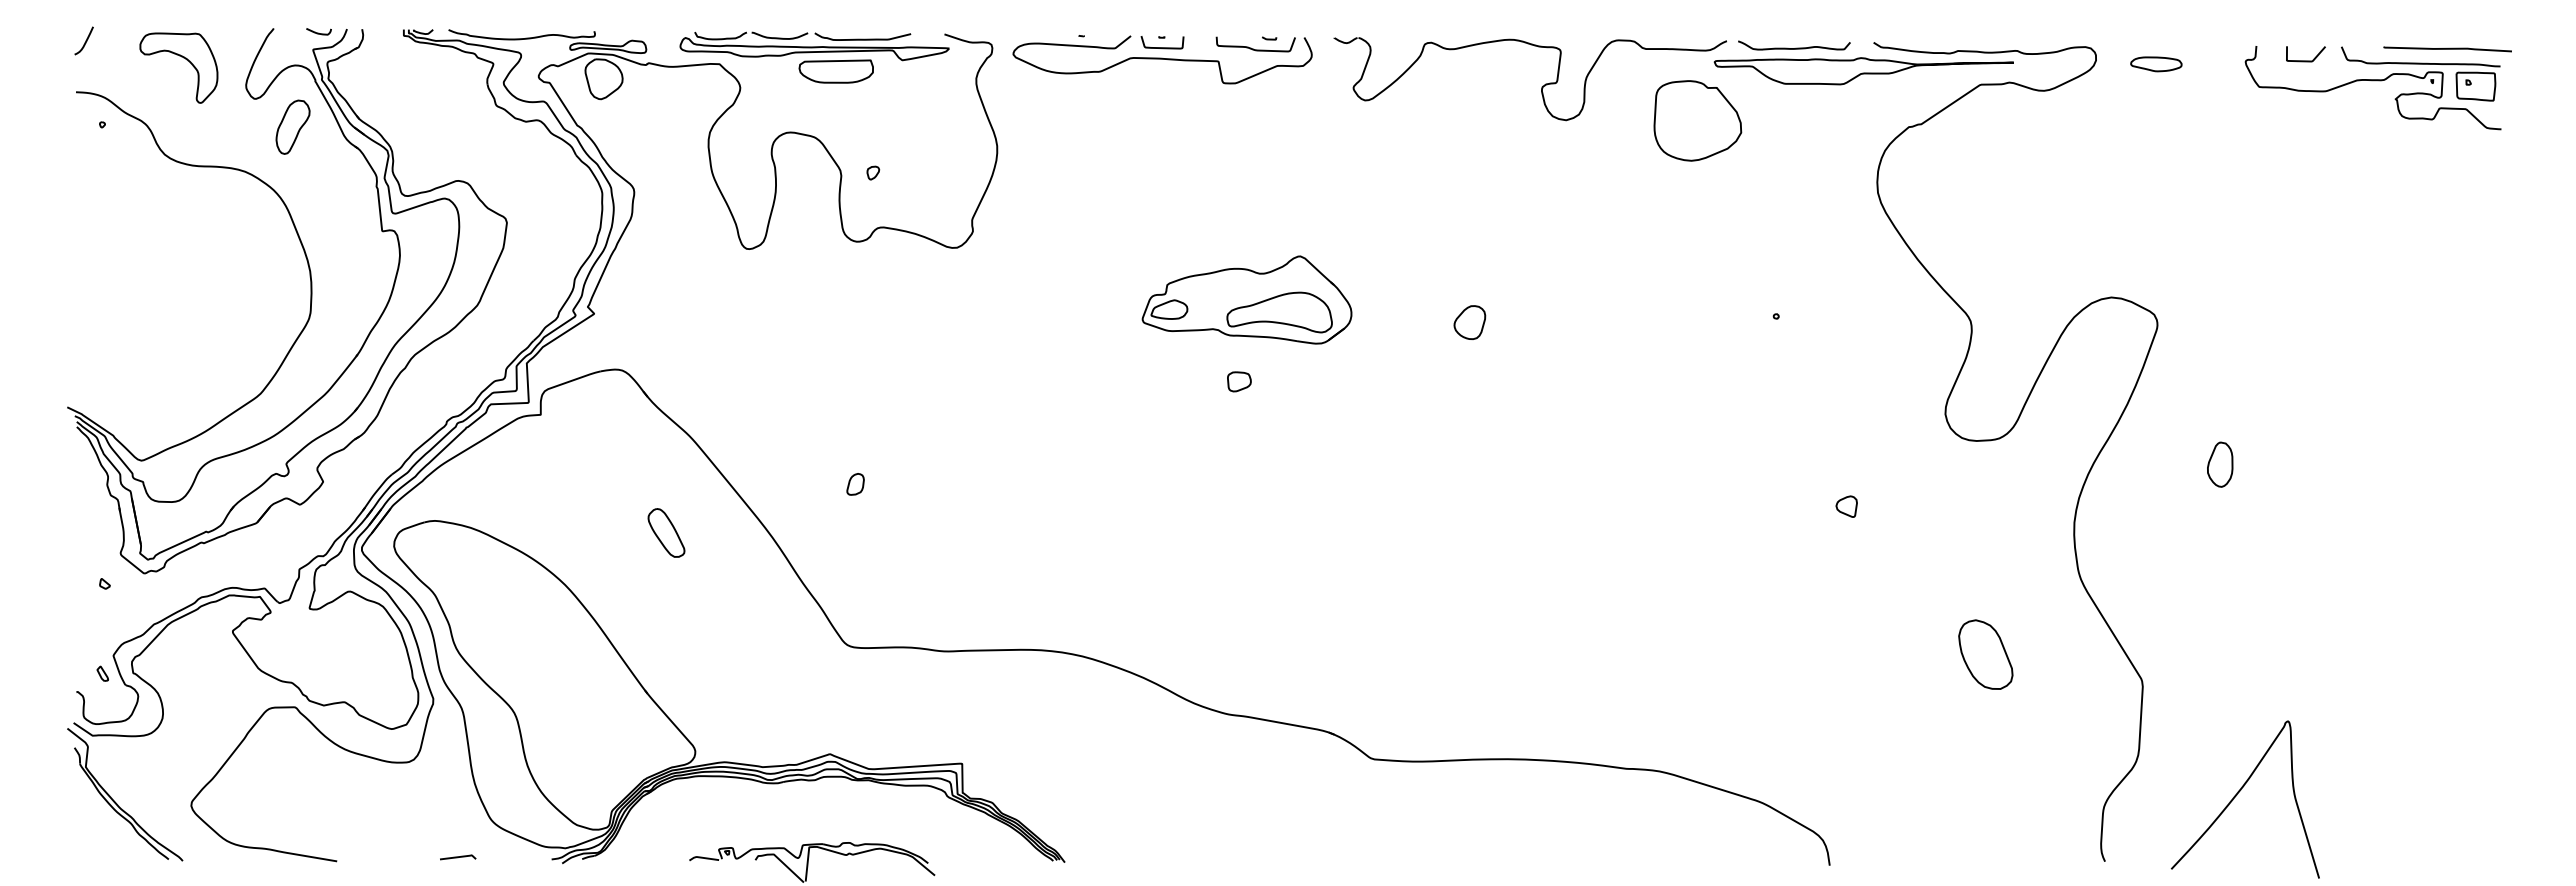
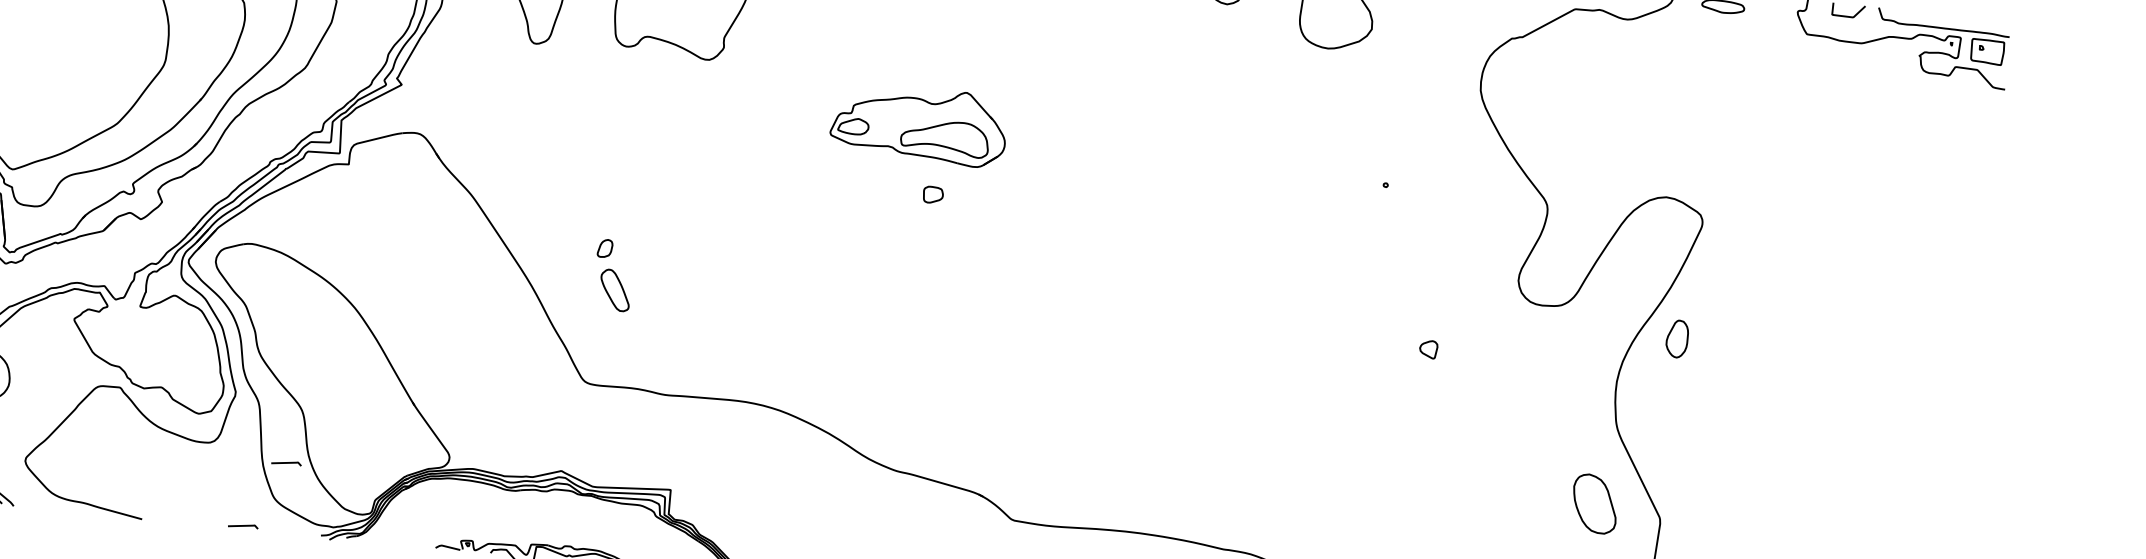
curve: (2447, 49) -> (1966, 18), removed
part: (1246, 299) -> (918, 124), moved
part: (1469, 322) -> (1129, 164), removed
part: (2220, 464) -> (1677, 338), moved
part: (666, 532) -> (615, 289), moved
part: (1985, 654) -> (1594, 503), moved
curve: (502, 777) -> (286, 463), added

